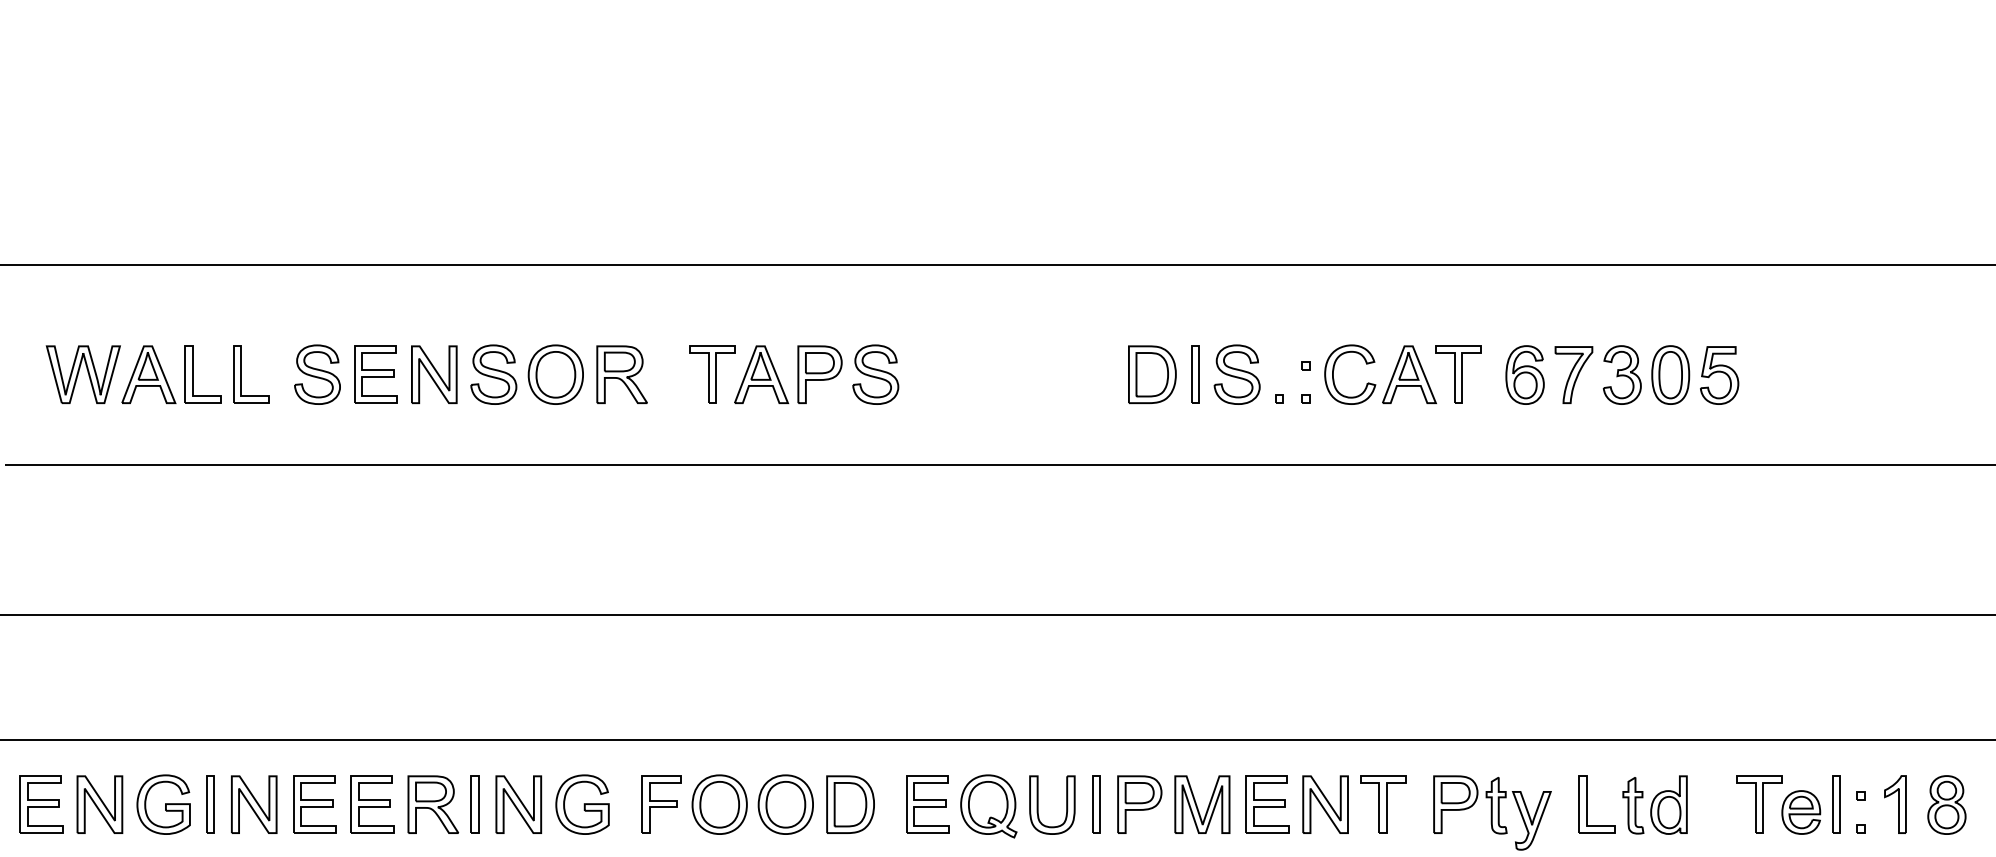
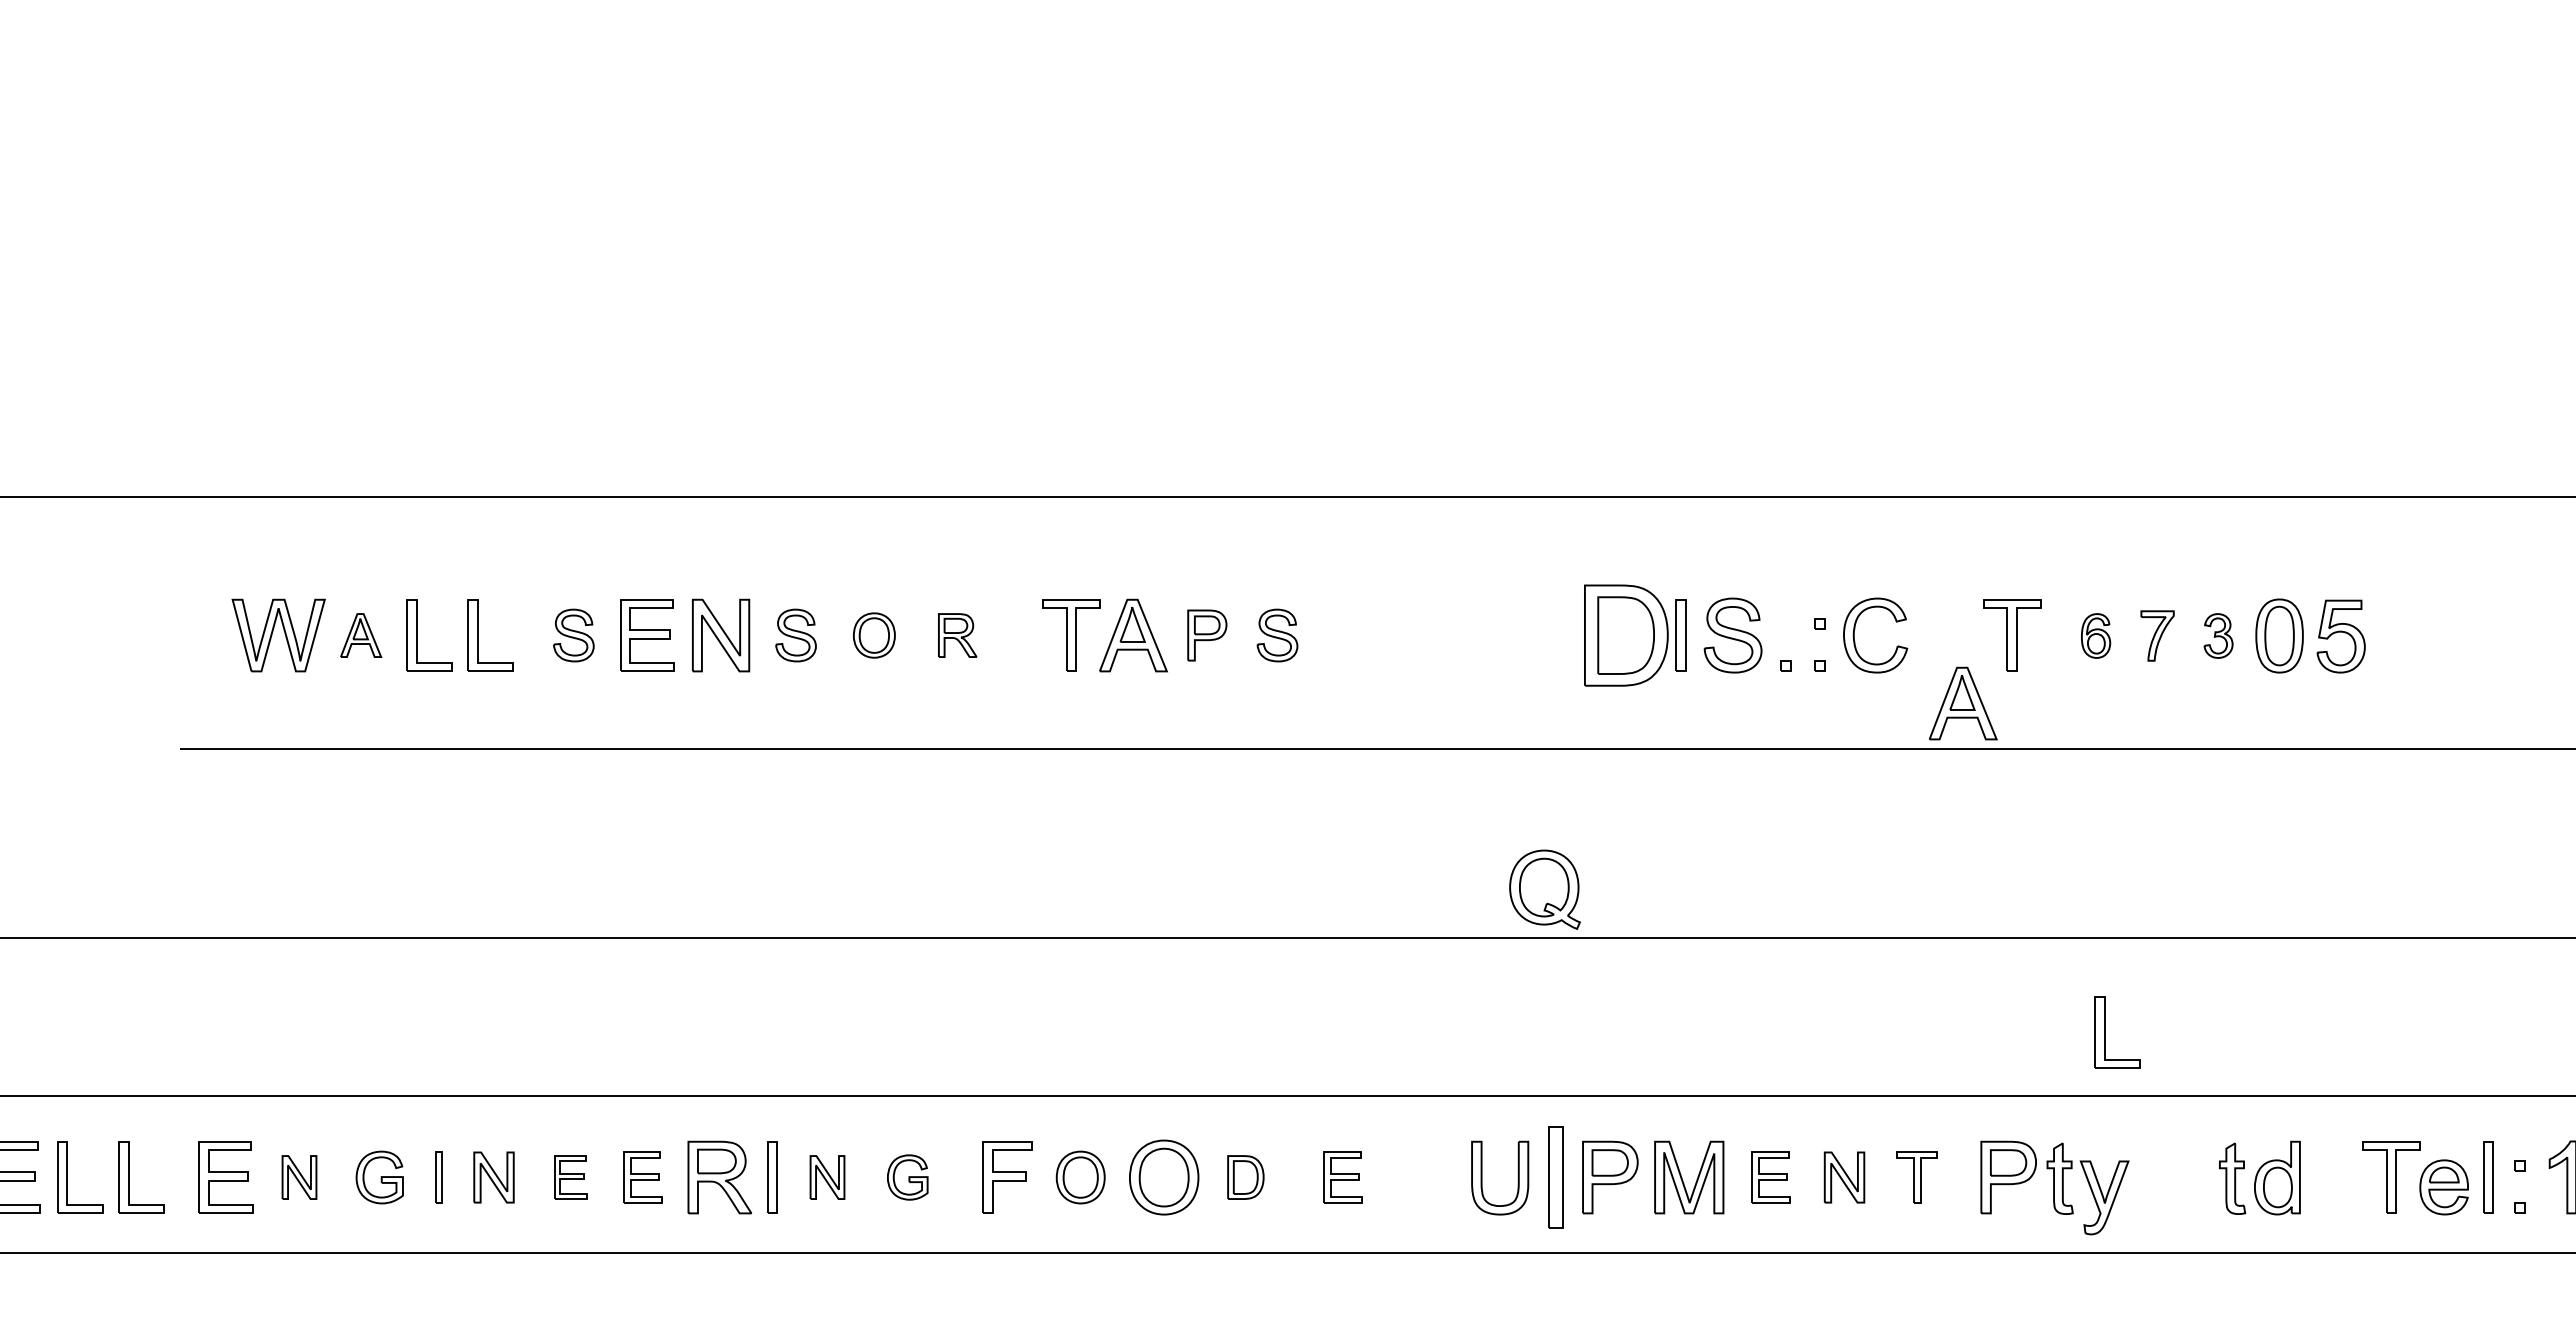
part: (148, 374) -> (360, 635), size x0.6
part: (317, 374) -> (573, 635), size x0.7
part: (493, 374) -> (795, 635), size x0.7
part: (556, 374) -> (874, 635), size x0.6
part: (621, 374) -> (957, 635), size x0.6
part: (820, 374) -> (1207, 635), size x0.7
part: (875, 374) -> (1277, 635), size x0.7
part: (1151, 374) -> (1625, 635), size x1.4
part: (1409, 374) -> (1963, 703), moved
part: (1524, 374) -> (2095, 635), size x0.6
part: (1573, 374) -> (2157, 635), size x0.7
part: (1622, 374) -> (2218, 635), size x0.6
part: (99, 804) -> (299, 1177), size x0.6
part: (163, 804) -> (379, 1177), size x0.7
part: (210, 804) -> (438, 1177), size x0.7
part: (253, 804) -> (493, 1177), size x0.7
part: (314, 804) -> (570, 1177), size x0.6
part: (372, 804) -> (642, 1177), size x0.7
part: (518, 804) -> (827, 1177), size x0.6
part: (582, 804) -> (907, 1177), size x0.6
part: (719, 804) -> (1080, 1177), size x0.7
part: (850, 804) -> (1245, 1177), size x0.6
part: (927, 804) -> (1342, 1177), size x0.7
part: (1096, 804) -> (1555, 1177), size x1.4
part: (1266, 804) -> (1770, 1177), size x0.7
part: (1325, 804) -> (1844, 1177), size x0.7
part: (1383, 804) -> (1917, 1177), size x0.7
part: (1587, 804) -> (2105, 1032), moved
part: (988, 806) -> (1544, 889), moved

